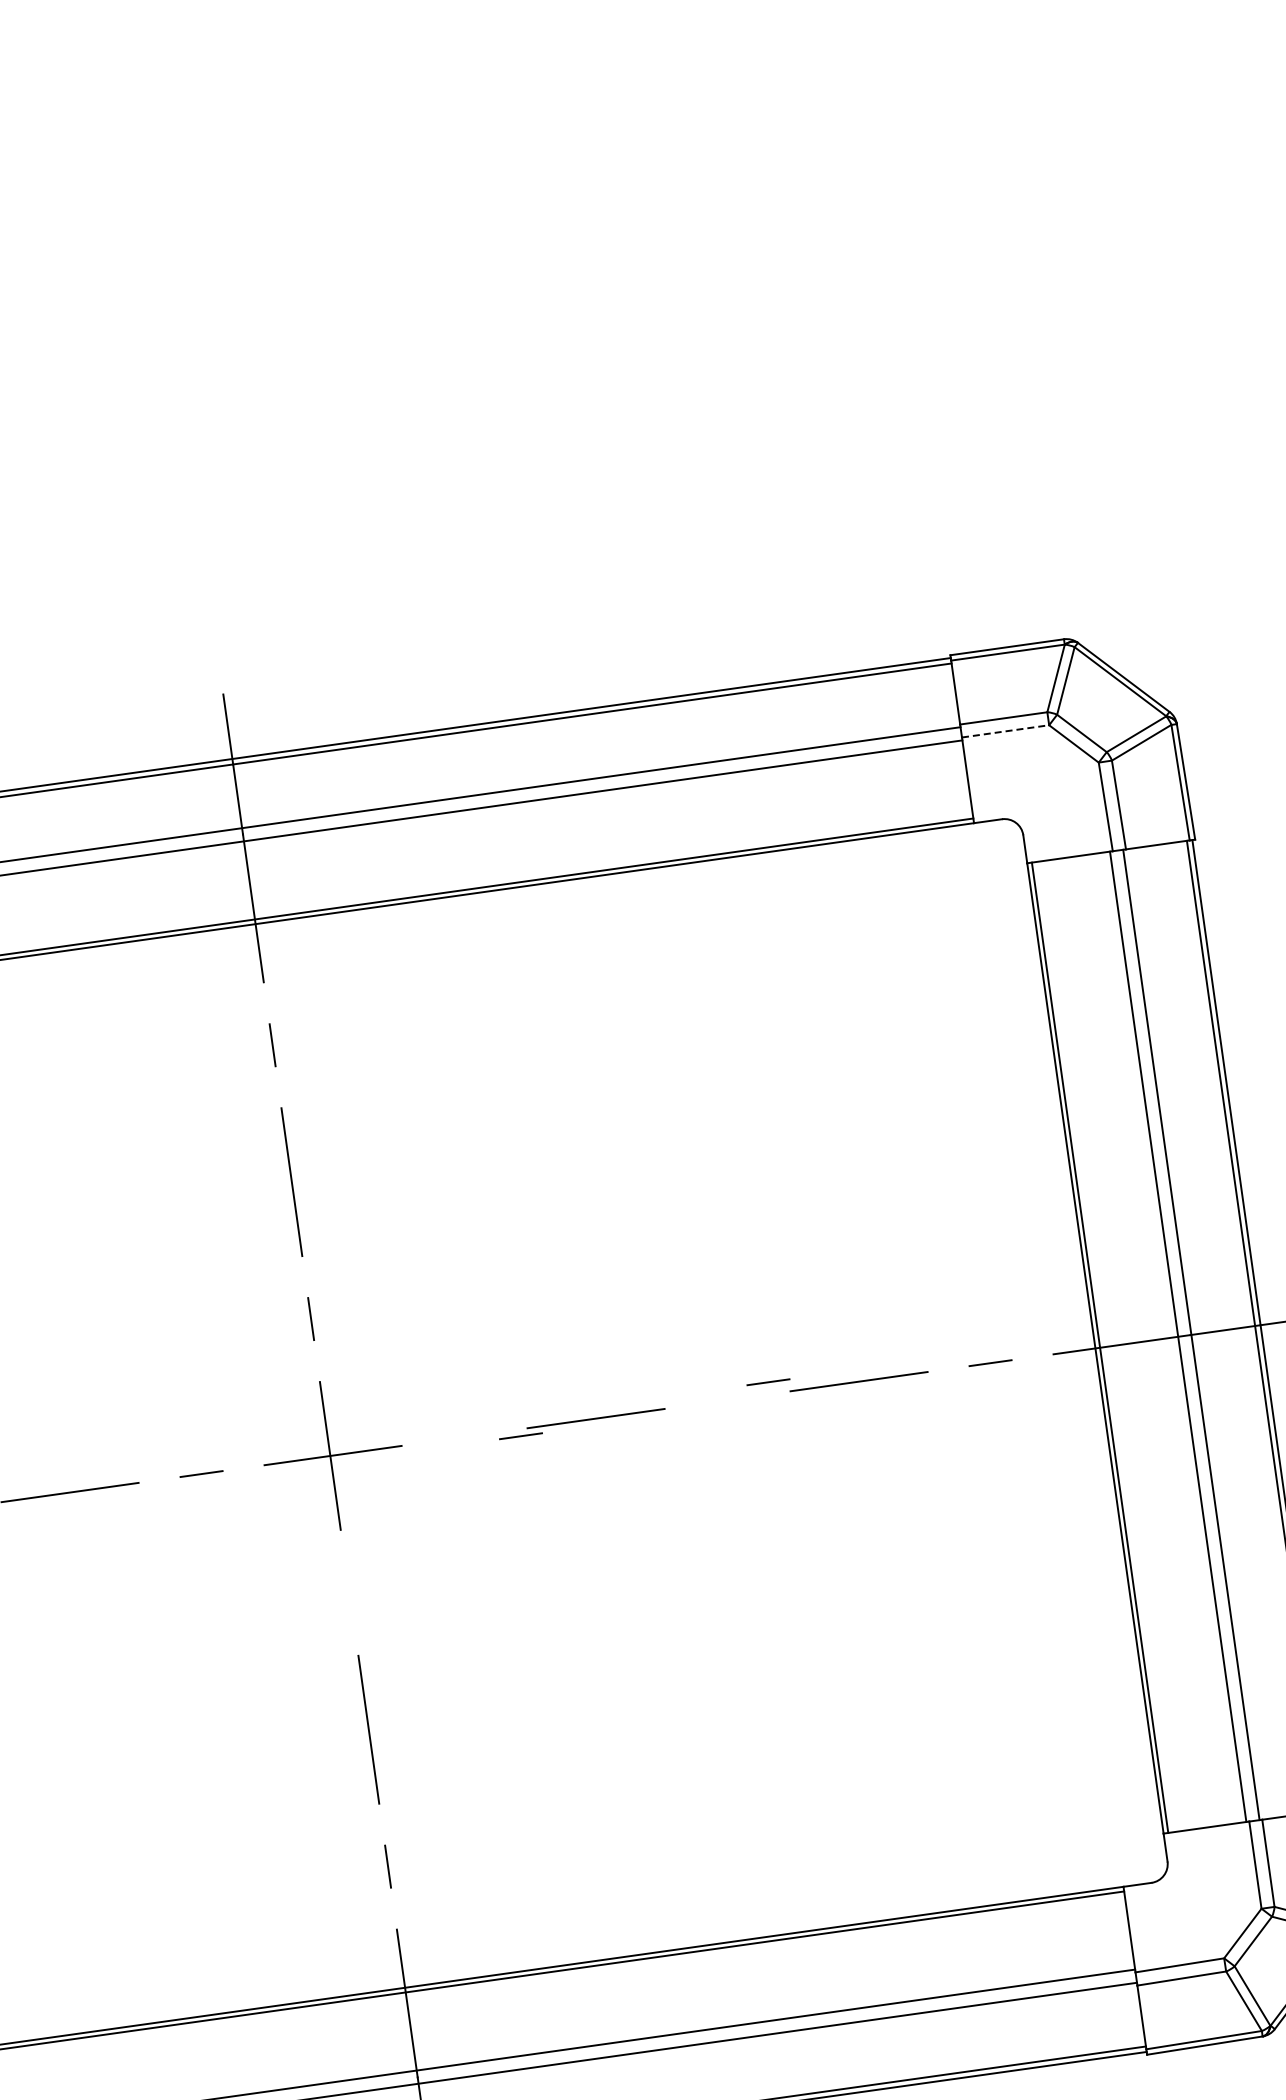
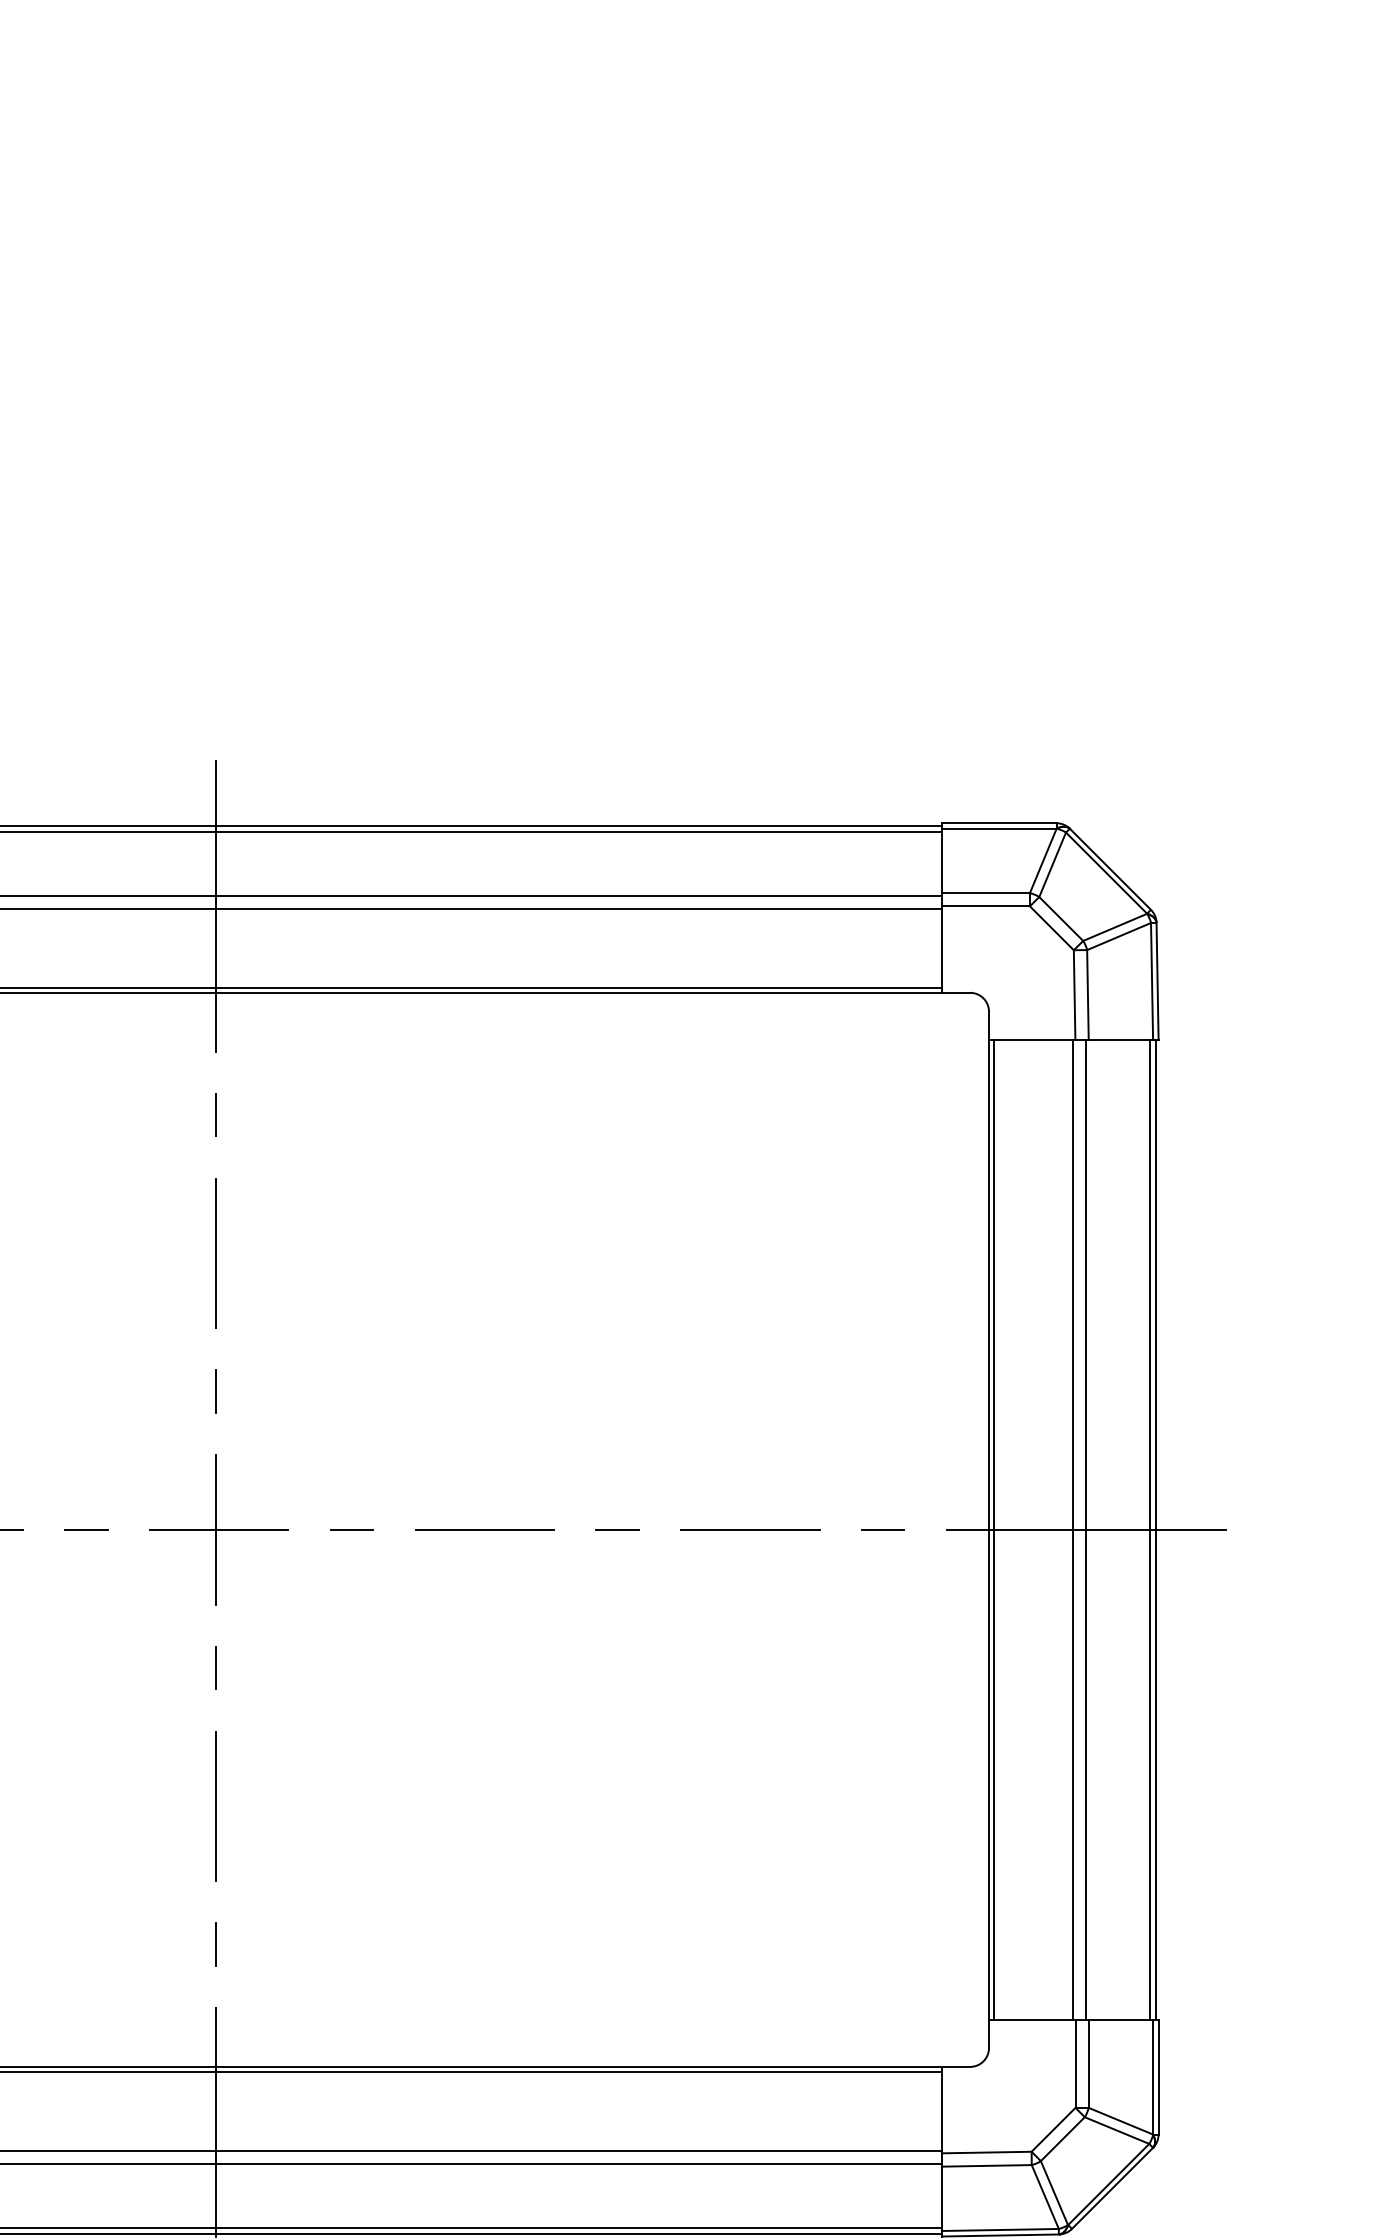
line: (1006, 731) -> (986, 906), dashed -> solid
line: (768, 1381) -> (617, 1529), moved
line: (520, 1435) -> (351, 1529), moved
line: (349, 1592) -> (216, 1667), added

